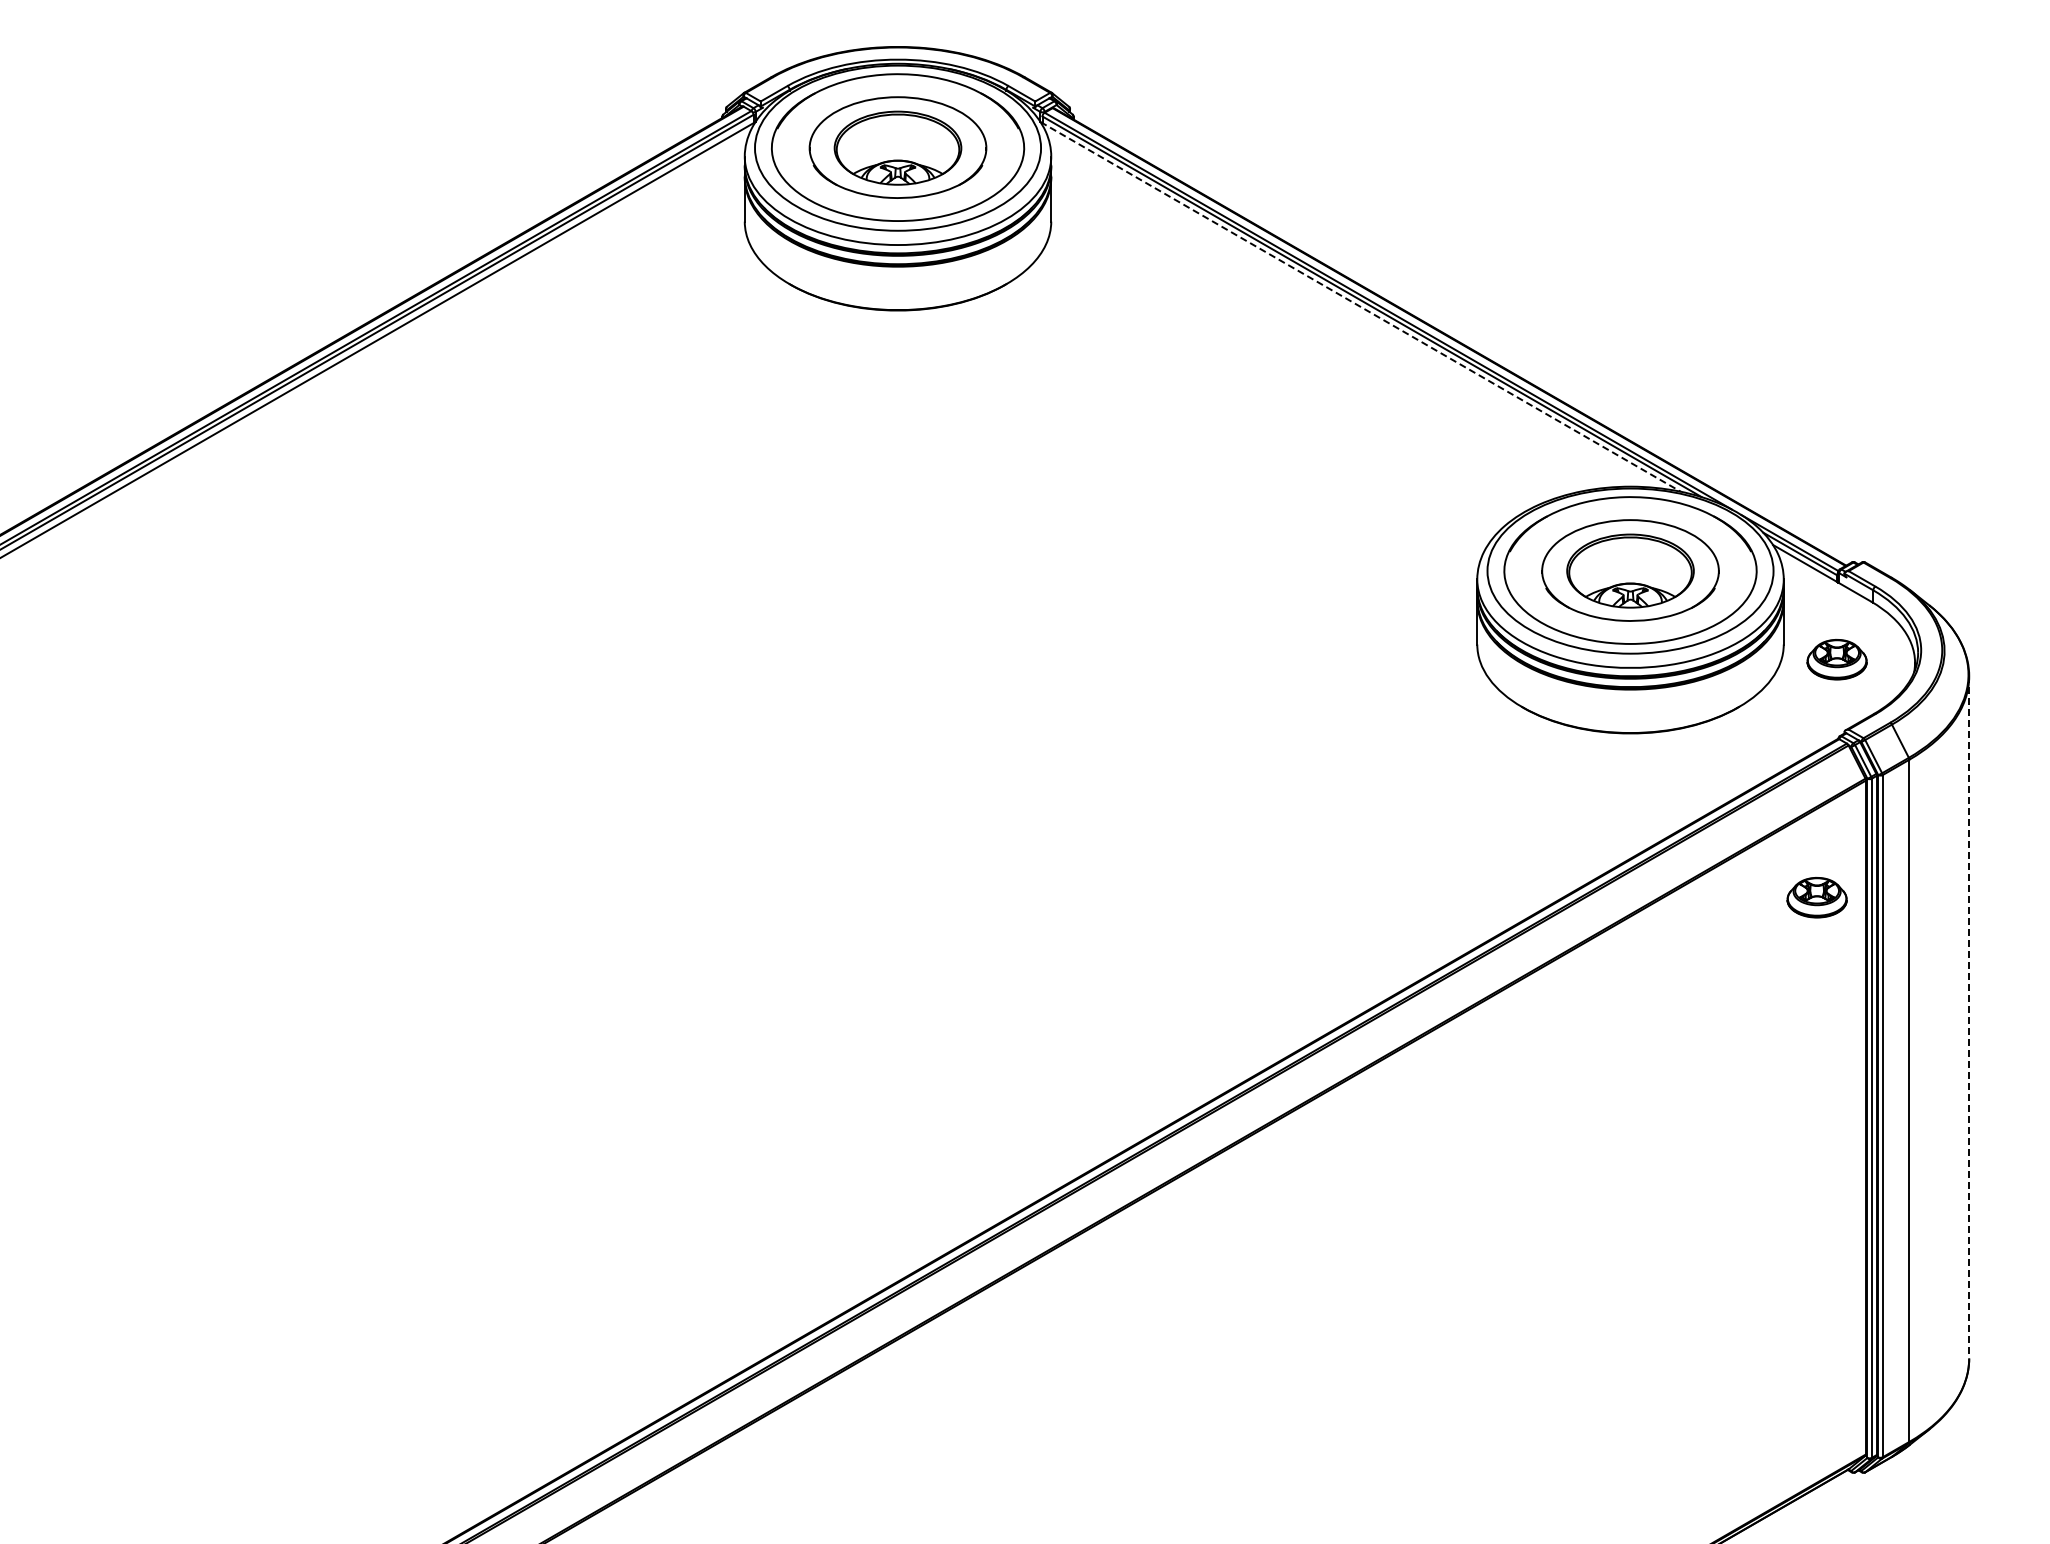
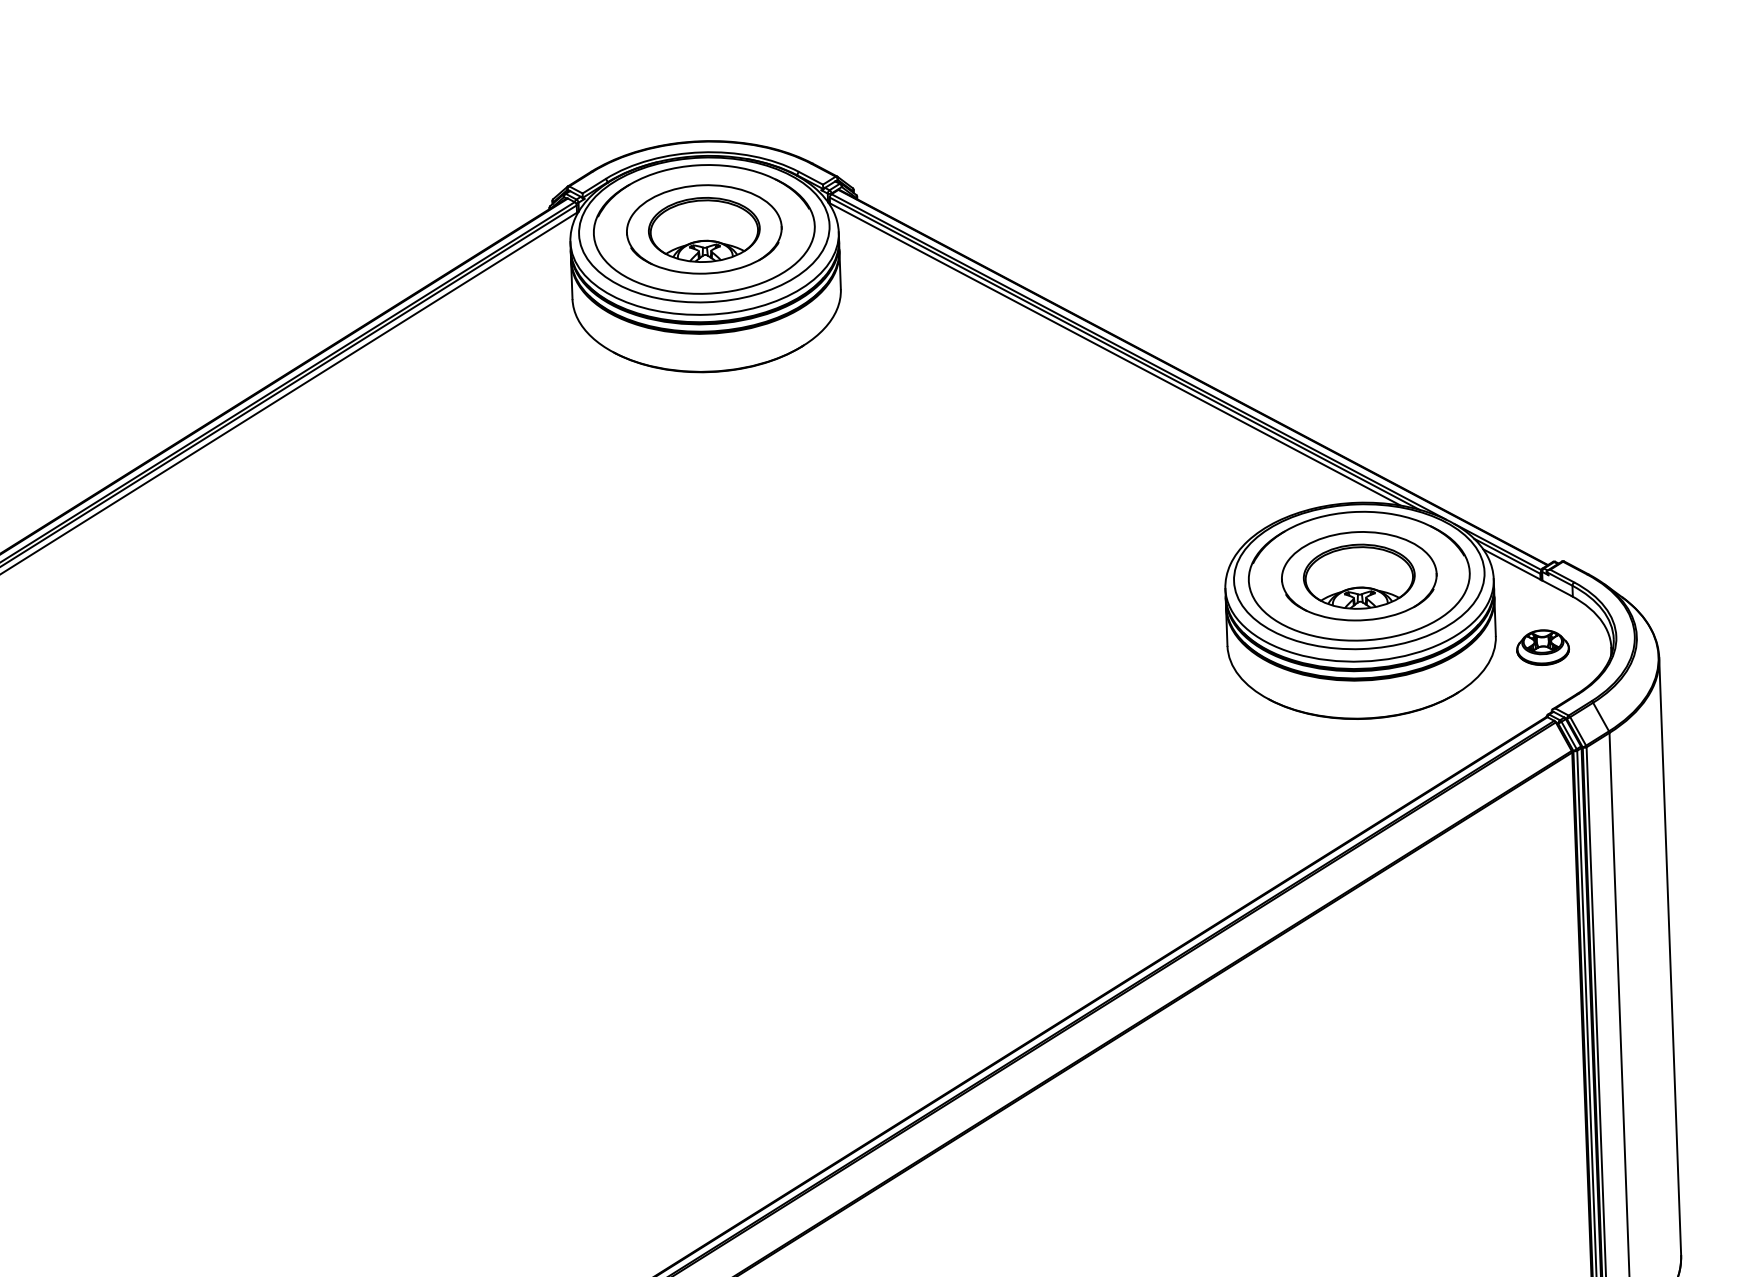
line: (1360, 306) -> (1114, 353), dashed -> solid
part: (1816, 897) -> (1532, 856), removed
line: (1969, 1017) -> (1670, 956), dashed -> solid

